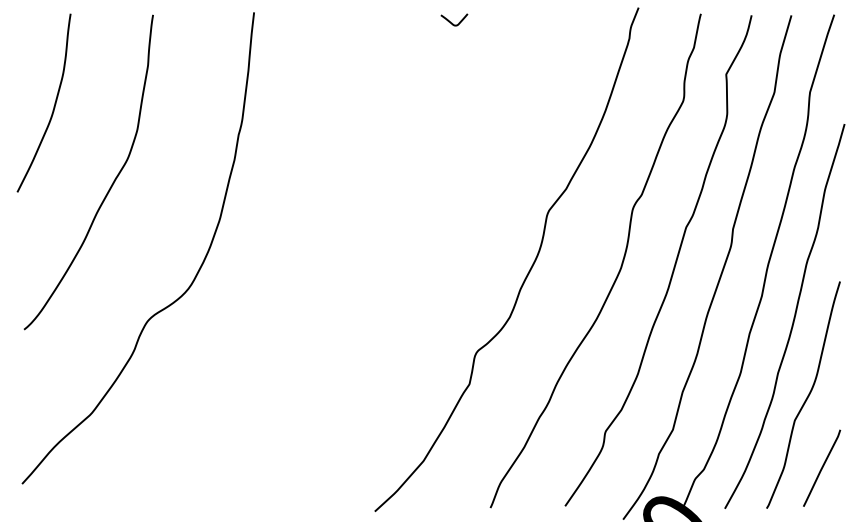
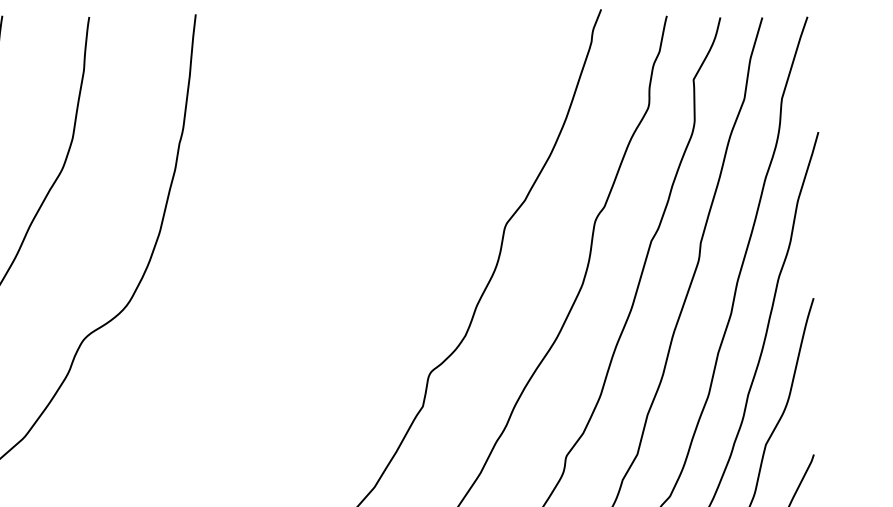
curve: (452, 22) -> (404, 25), removed

